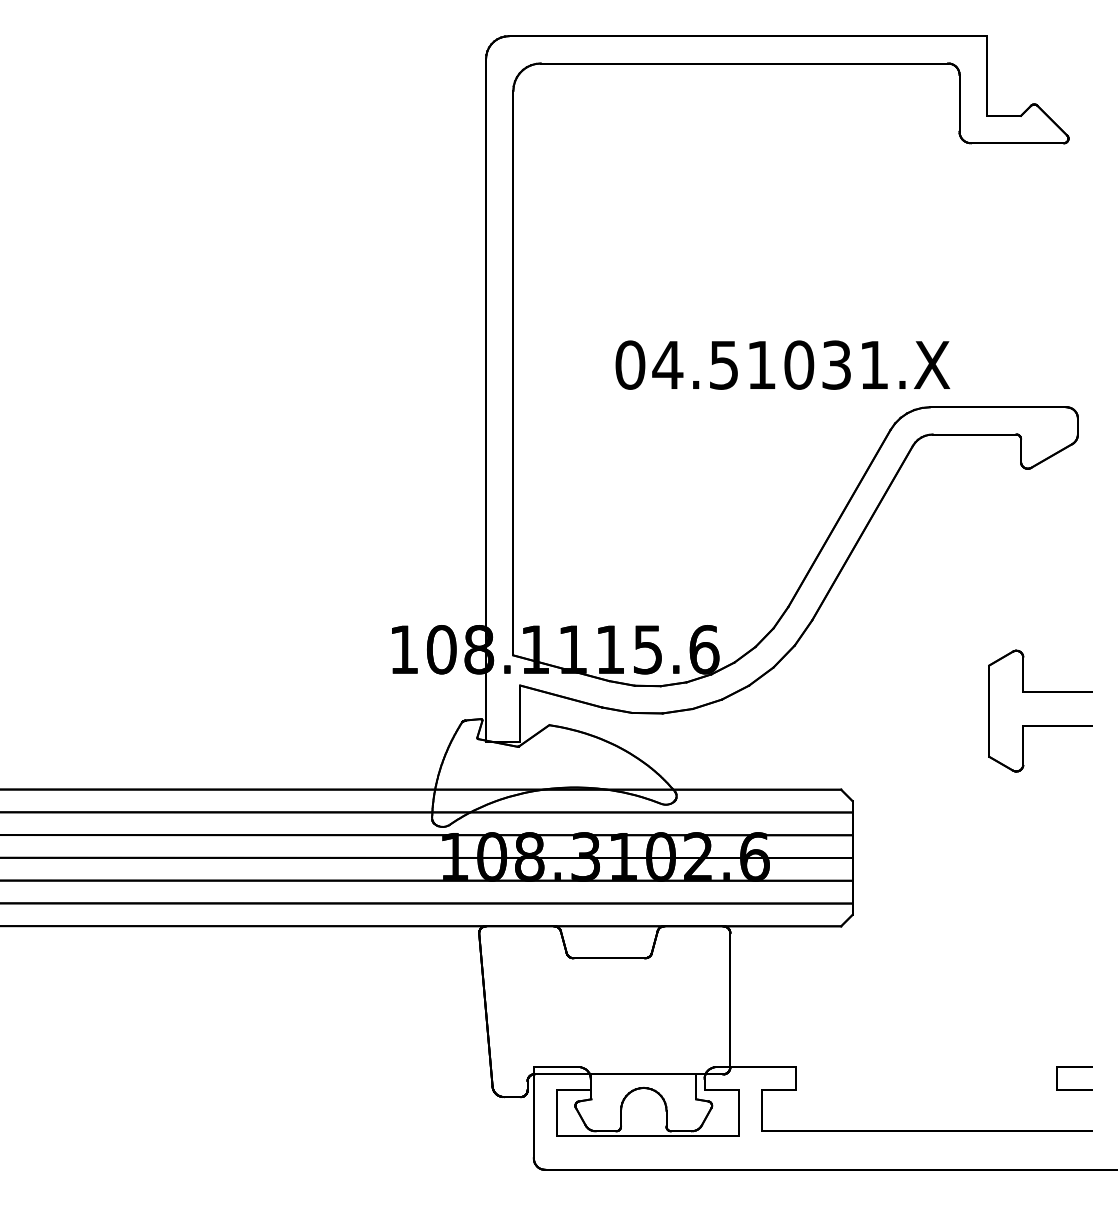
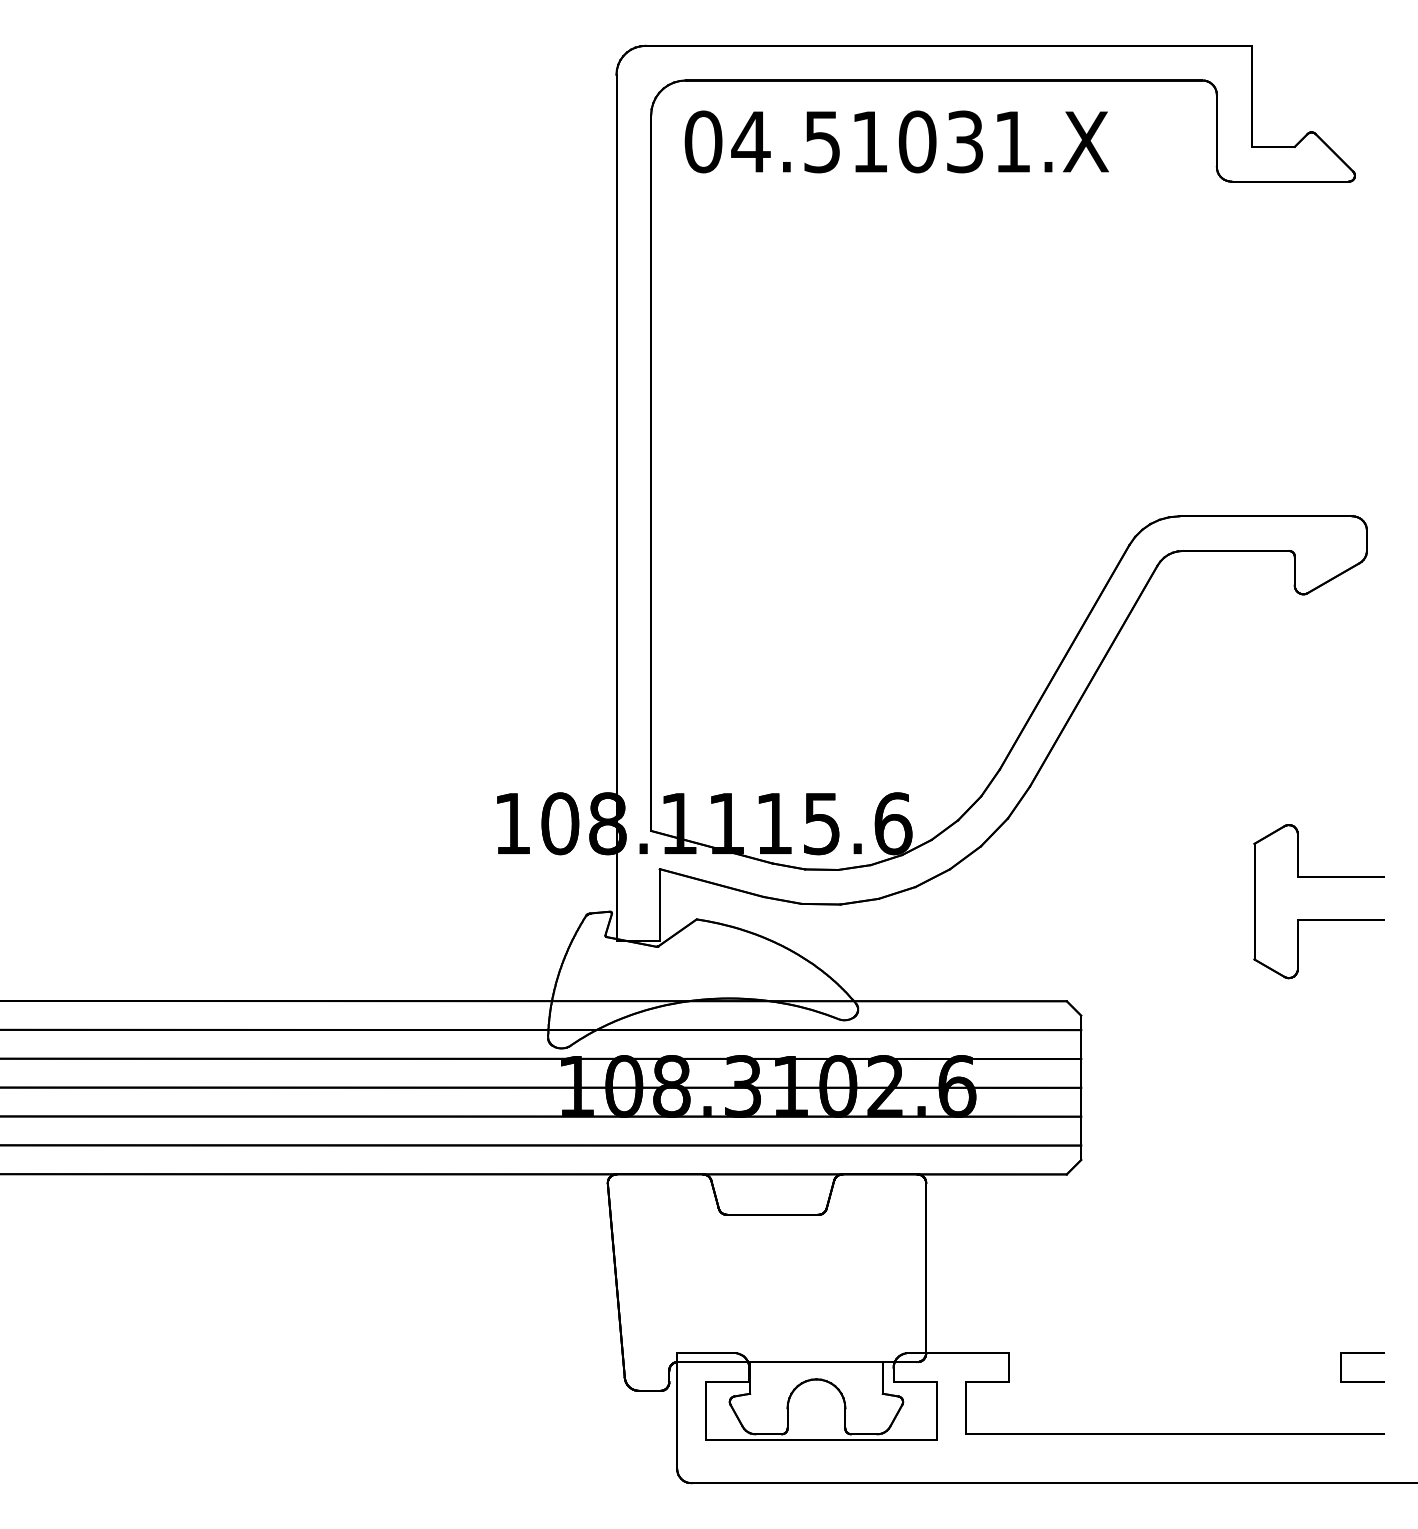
text: (782, 364) -> (896, 141), moved

